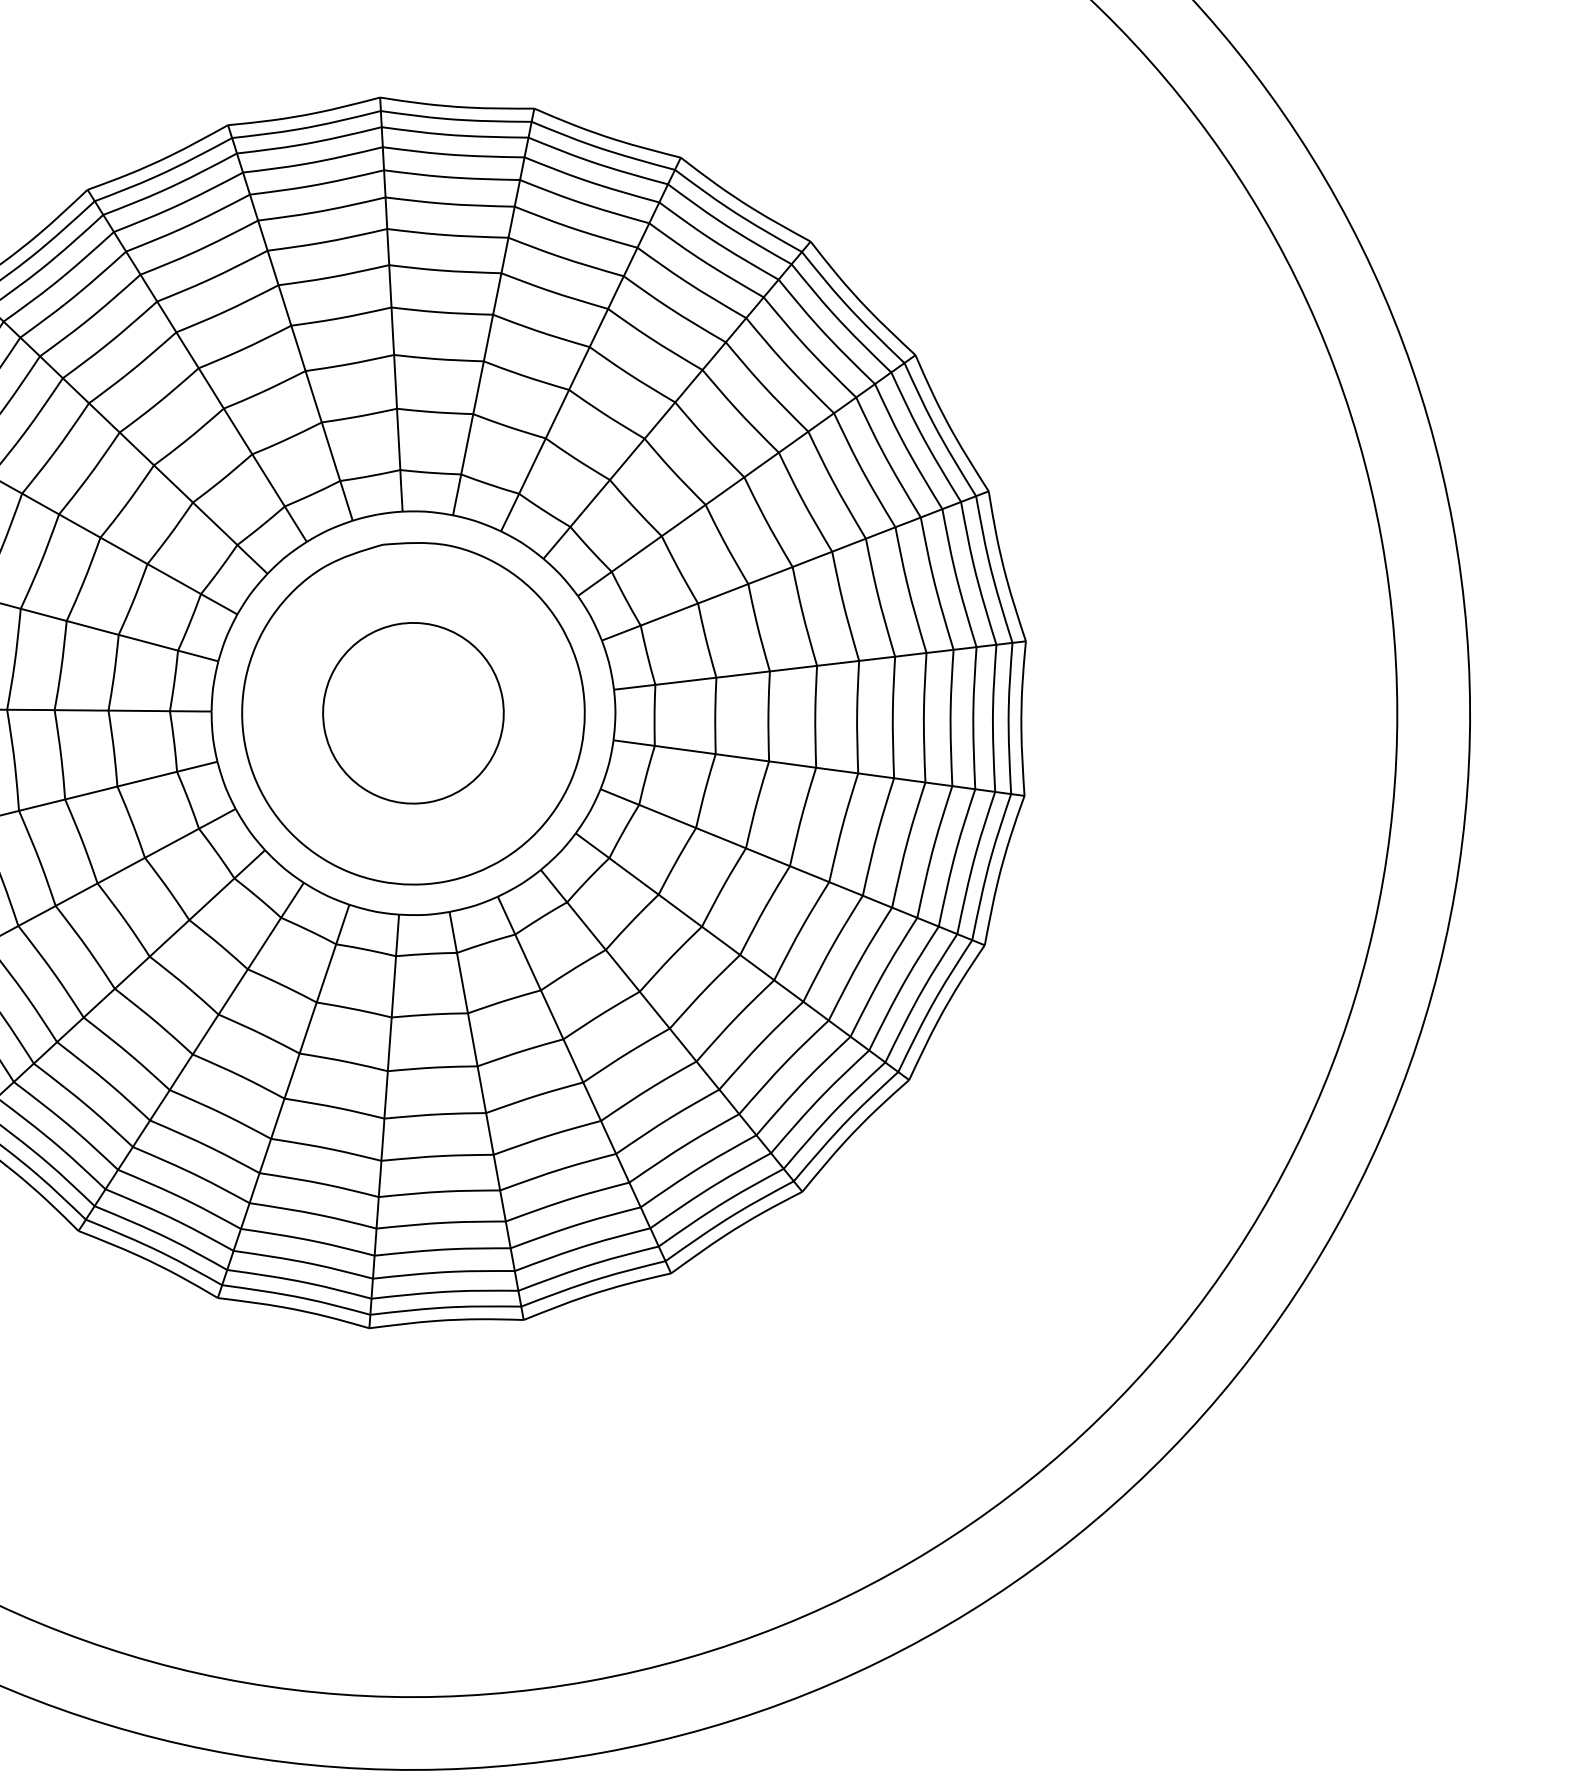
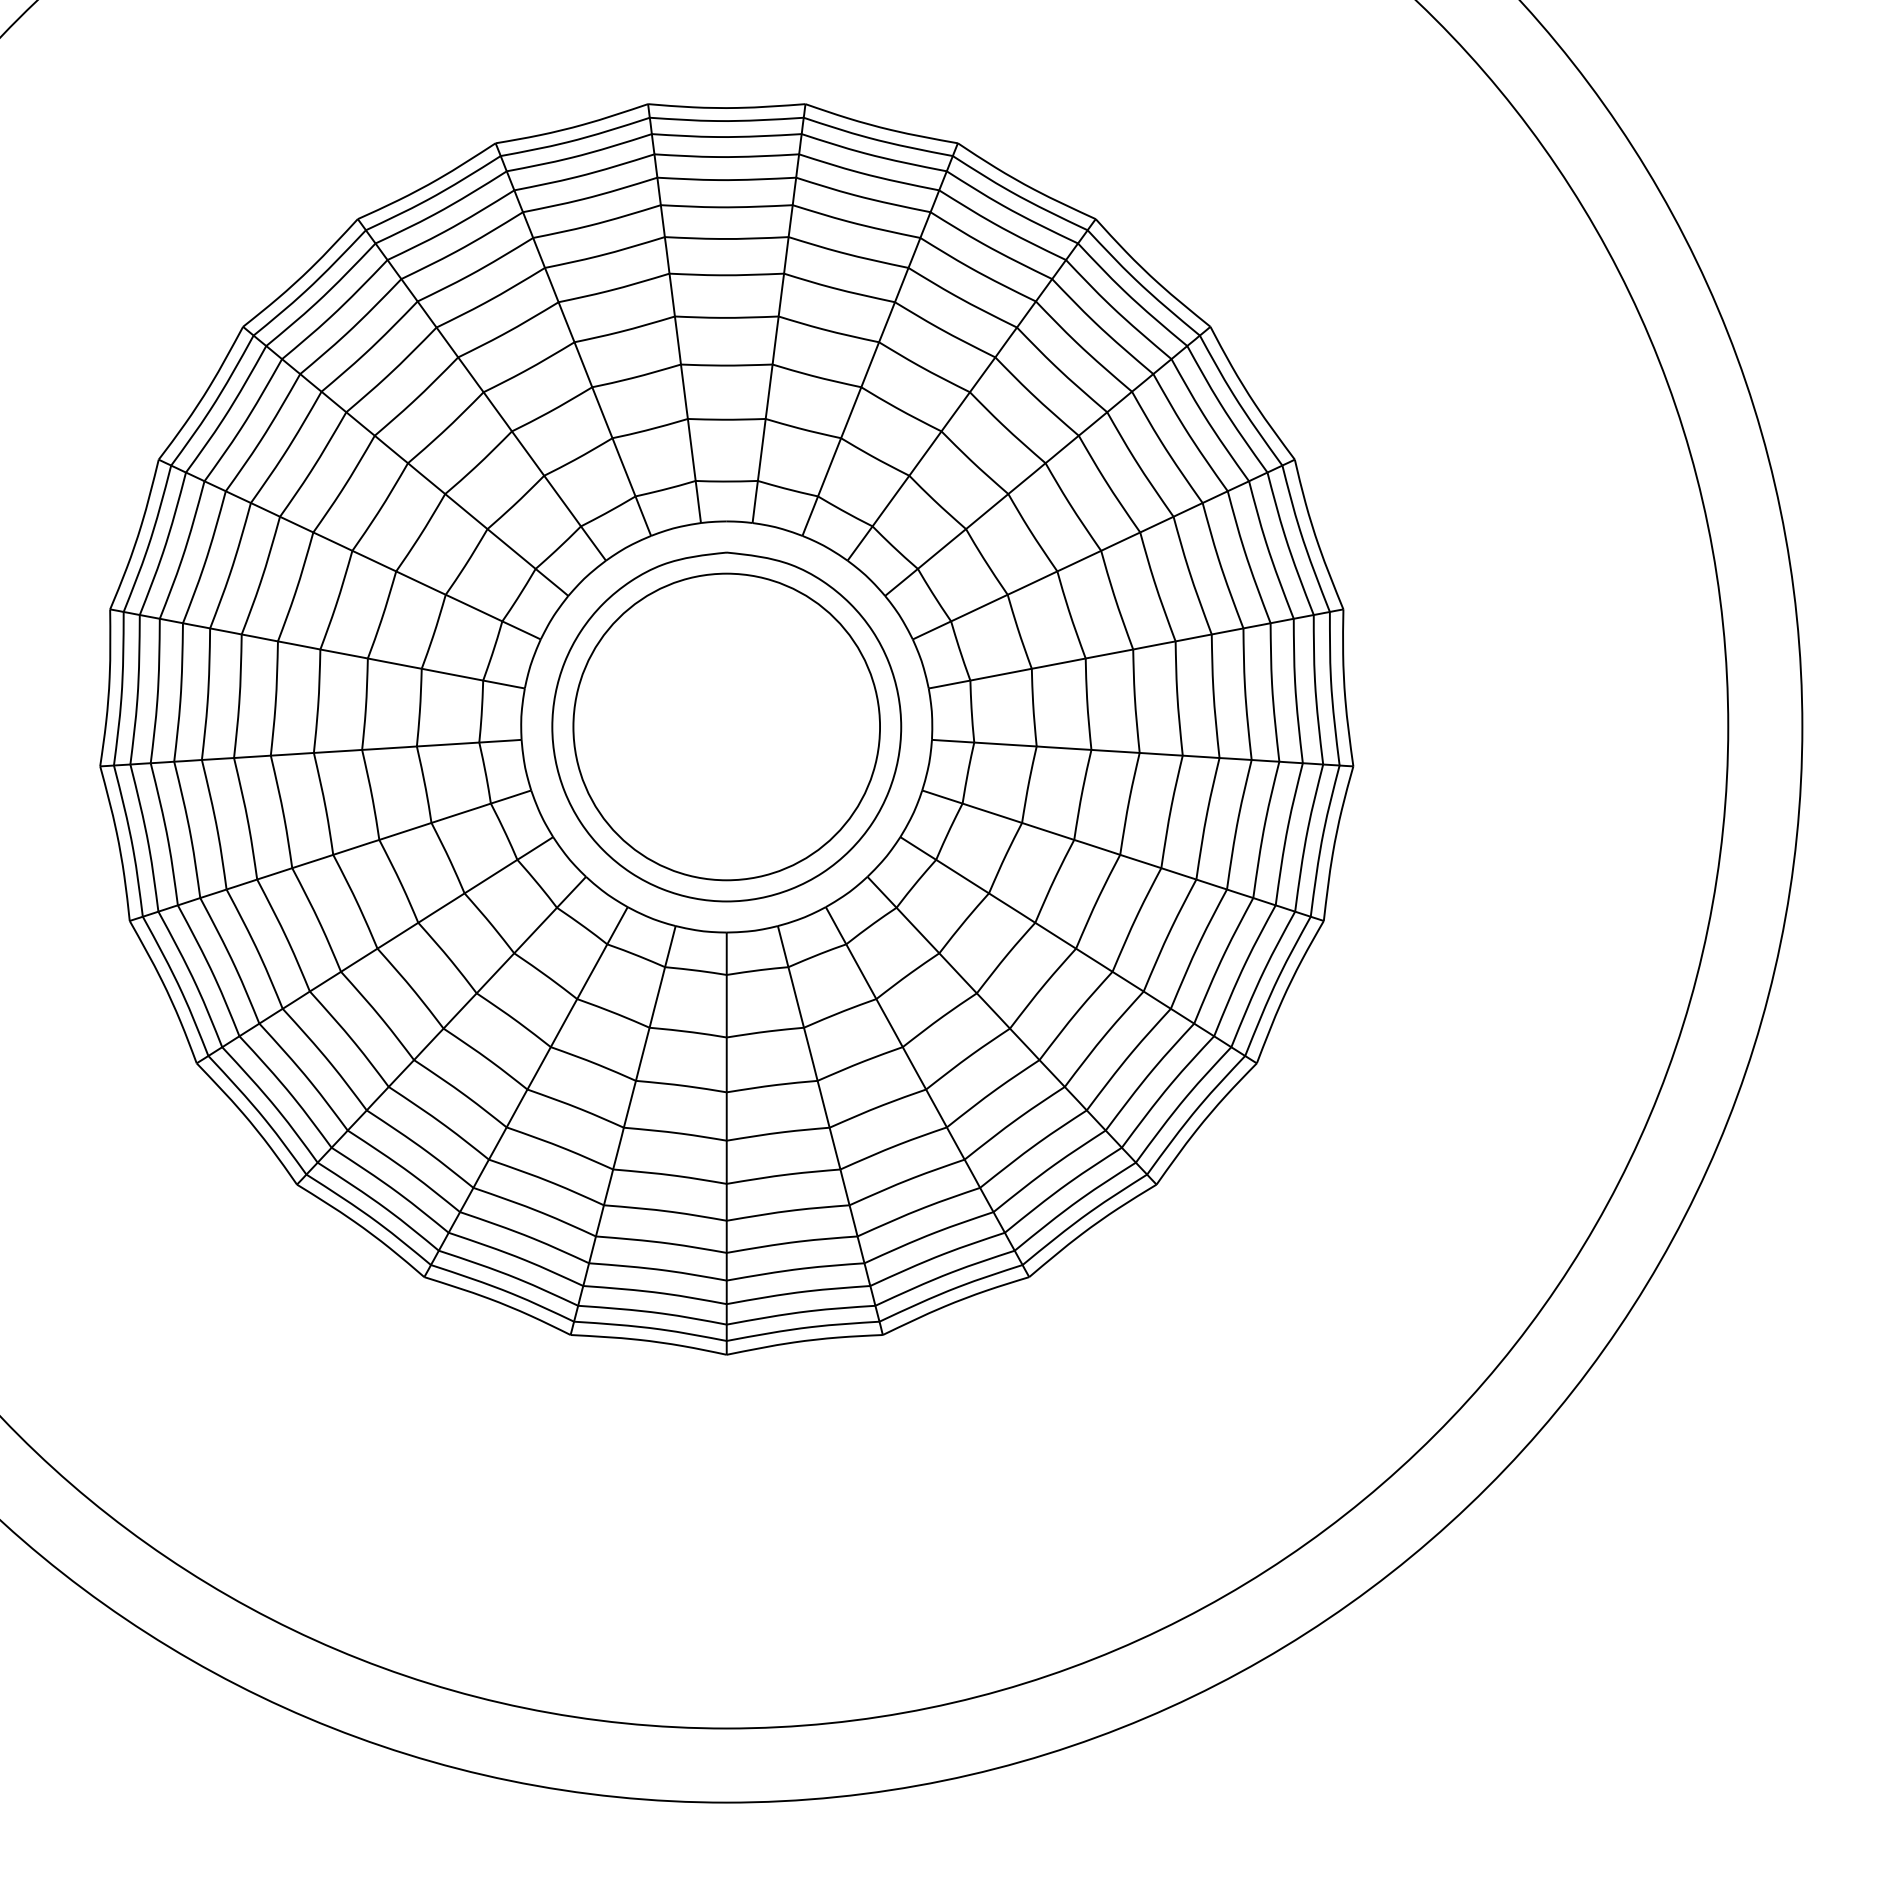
circle: (413, 712) -> (726, 726), size x1.67

